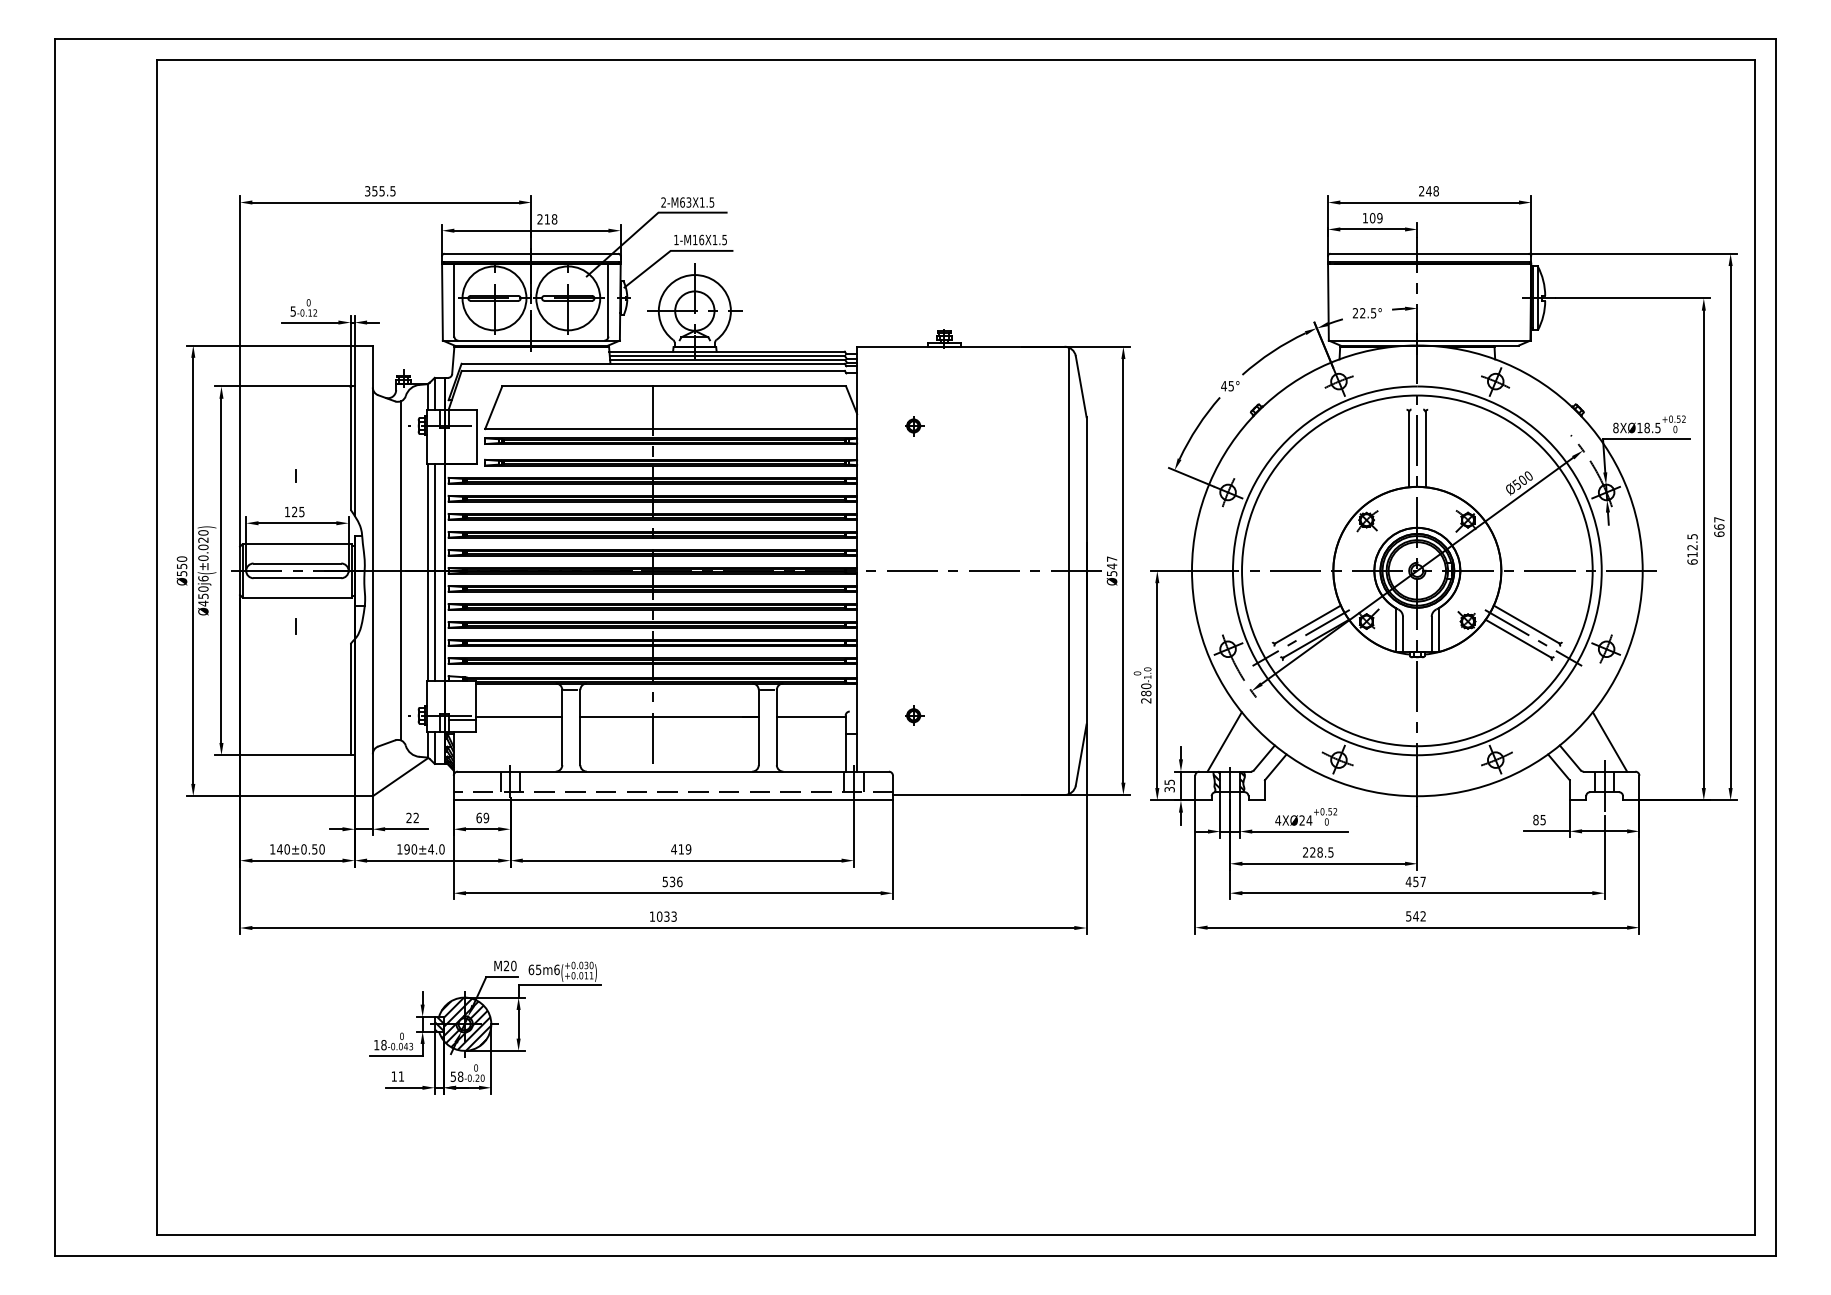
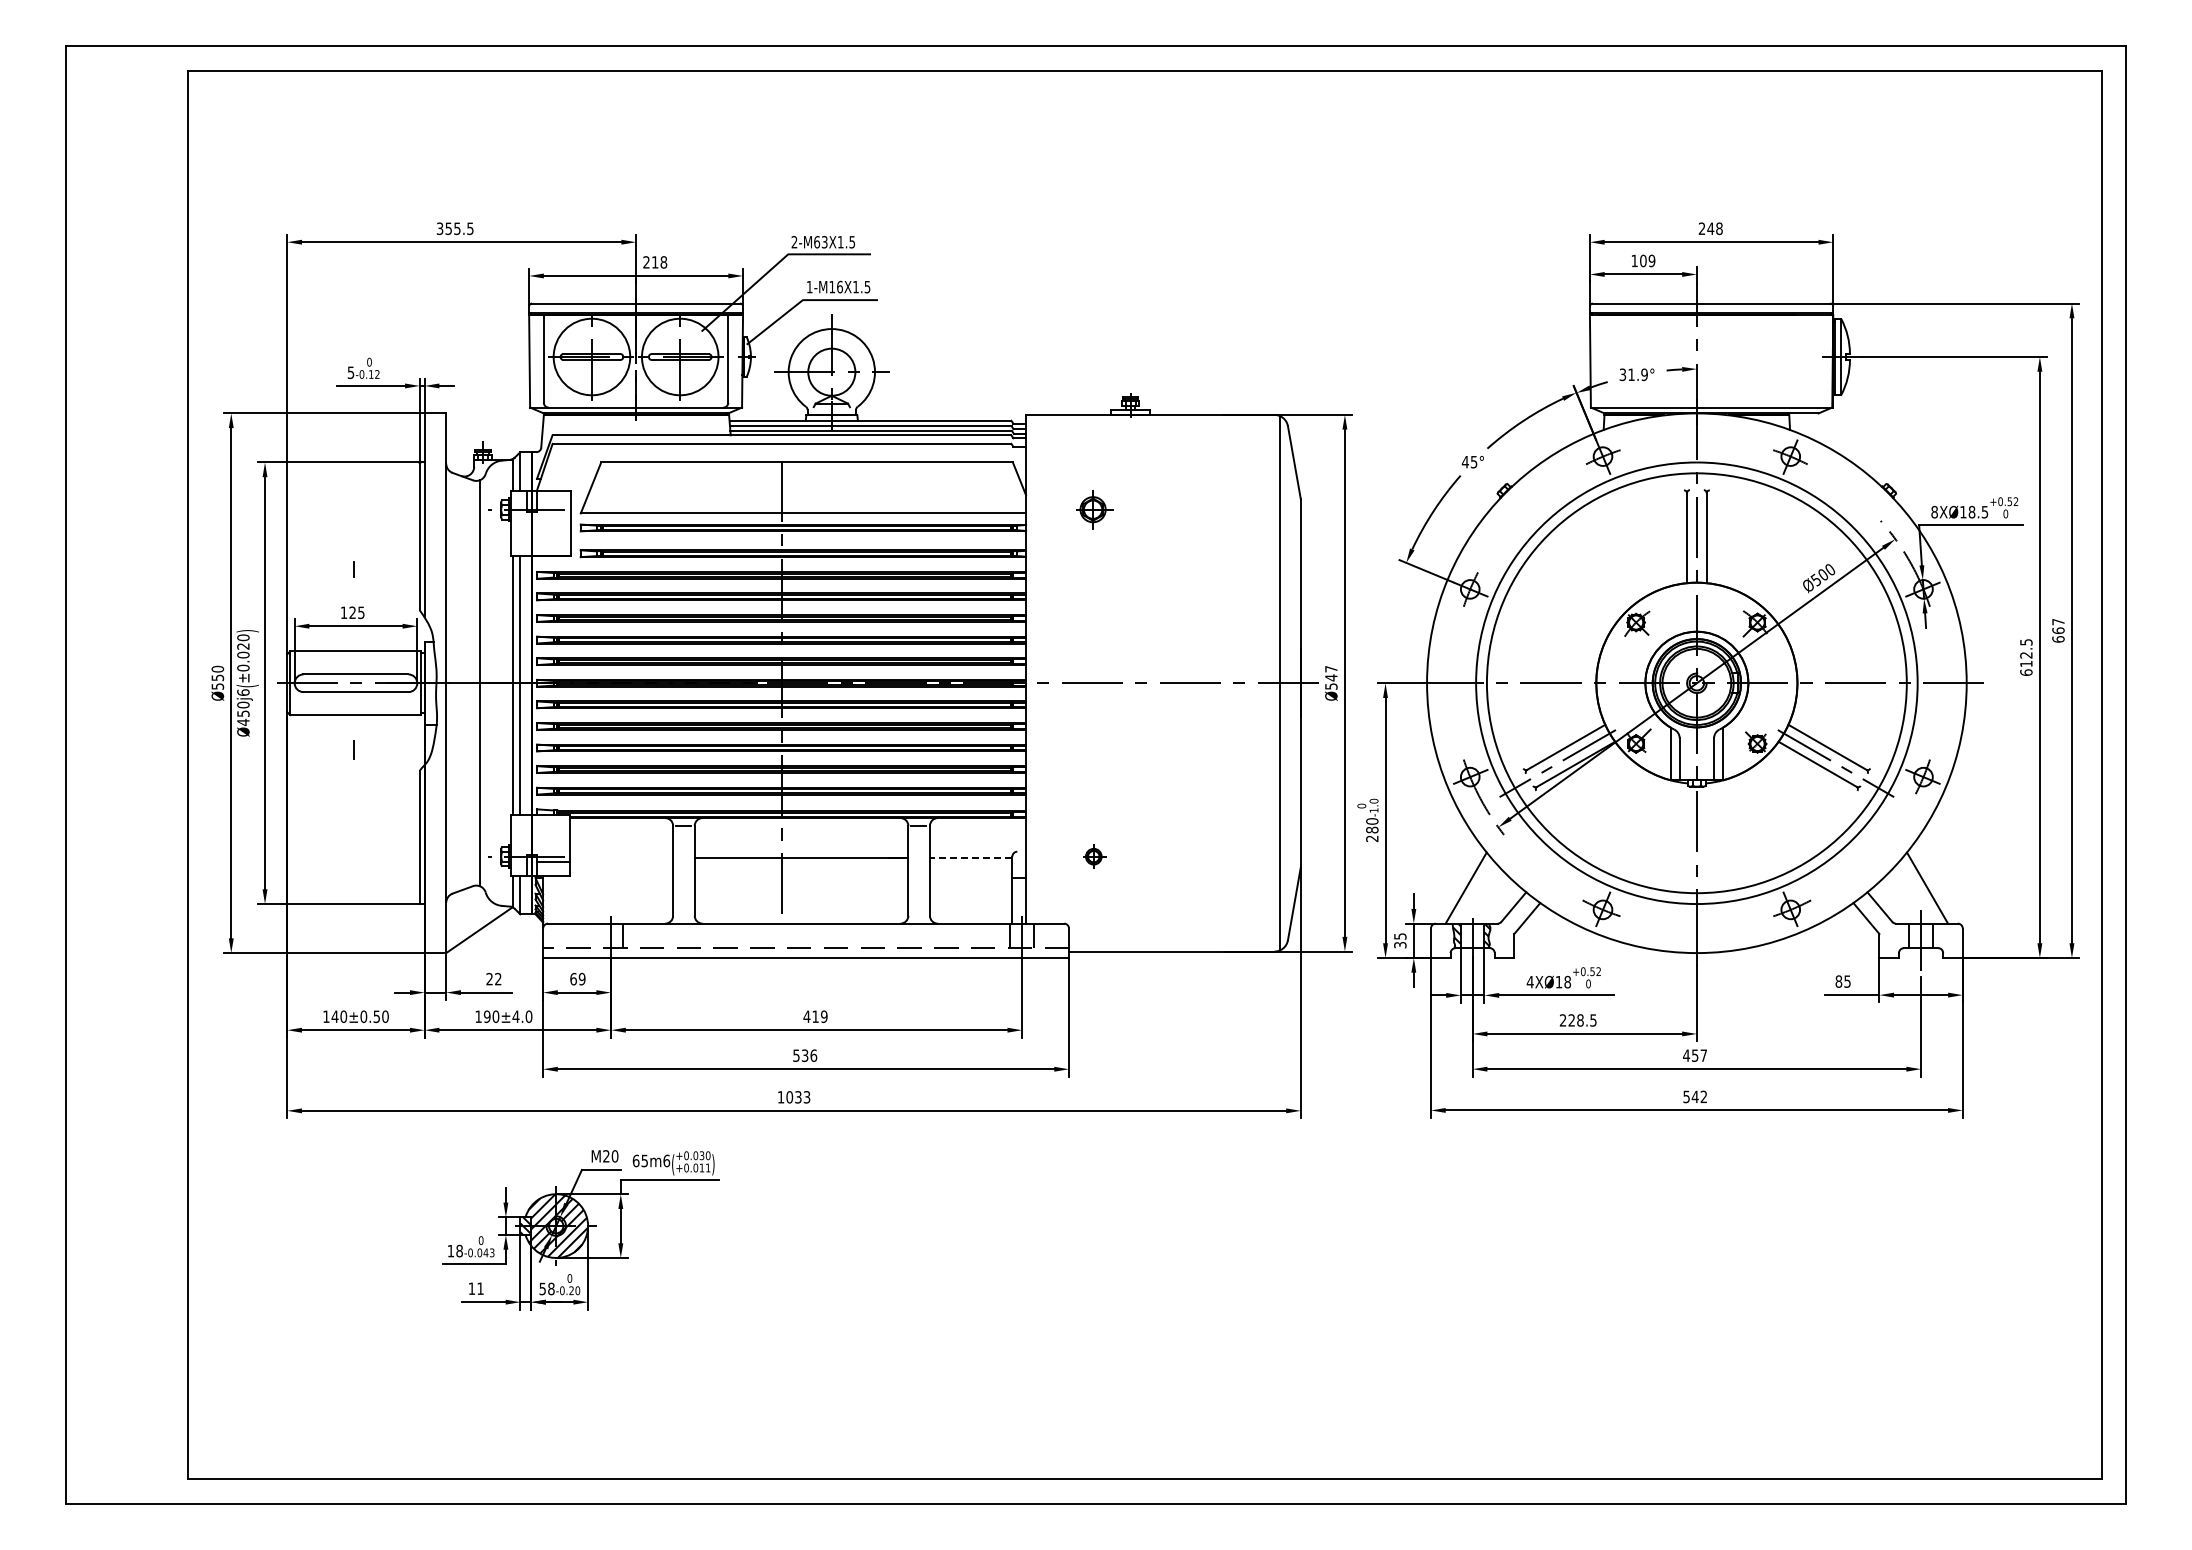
text: (1364, 313) -> (1633, 374), 22.5° -> 31.9°
part: (914, 425) -> (1094, 509), size x1.6
line: (519, 716) -> (621, 857), removed
line: (810, 716) -> (970, 857), solid -> dashed
line: (500, 781) -> (599, 935), removed
text: (1305, 819) -> (1563, 981), 4XØ24 -> 4XØ18

